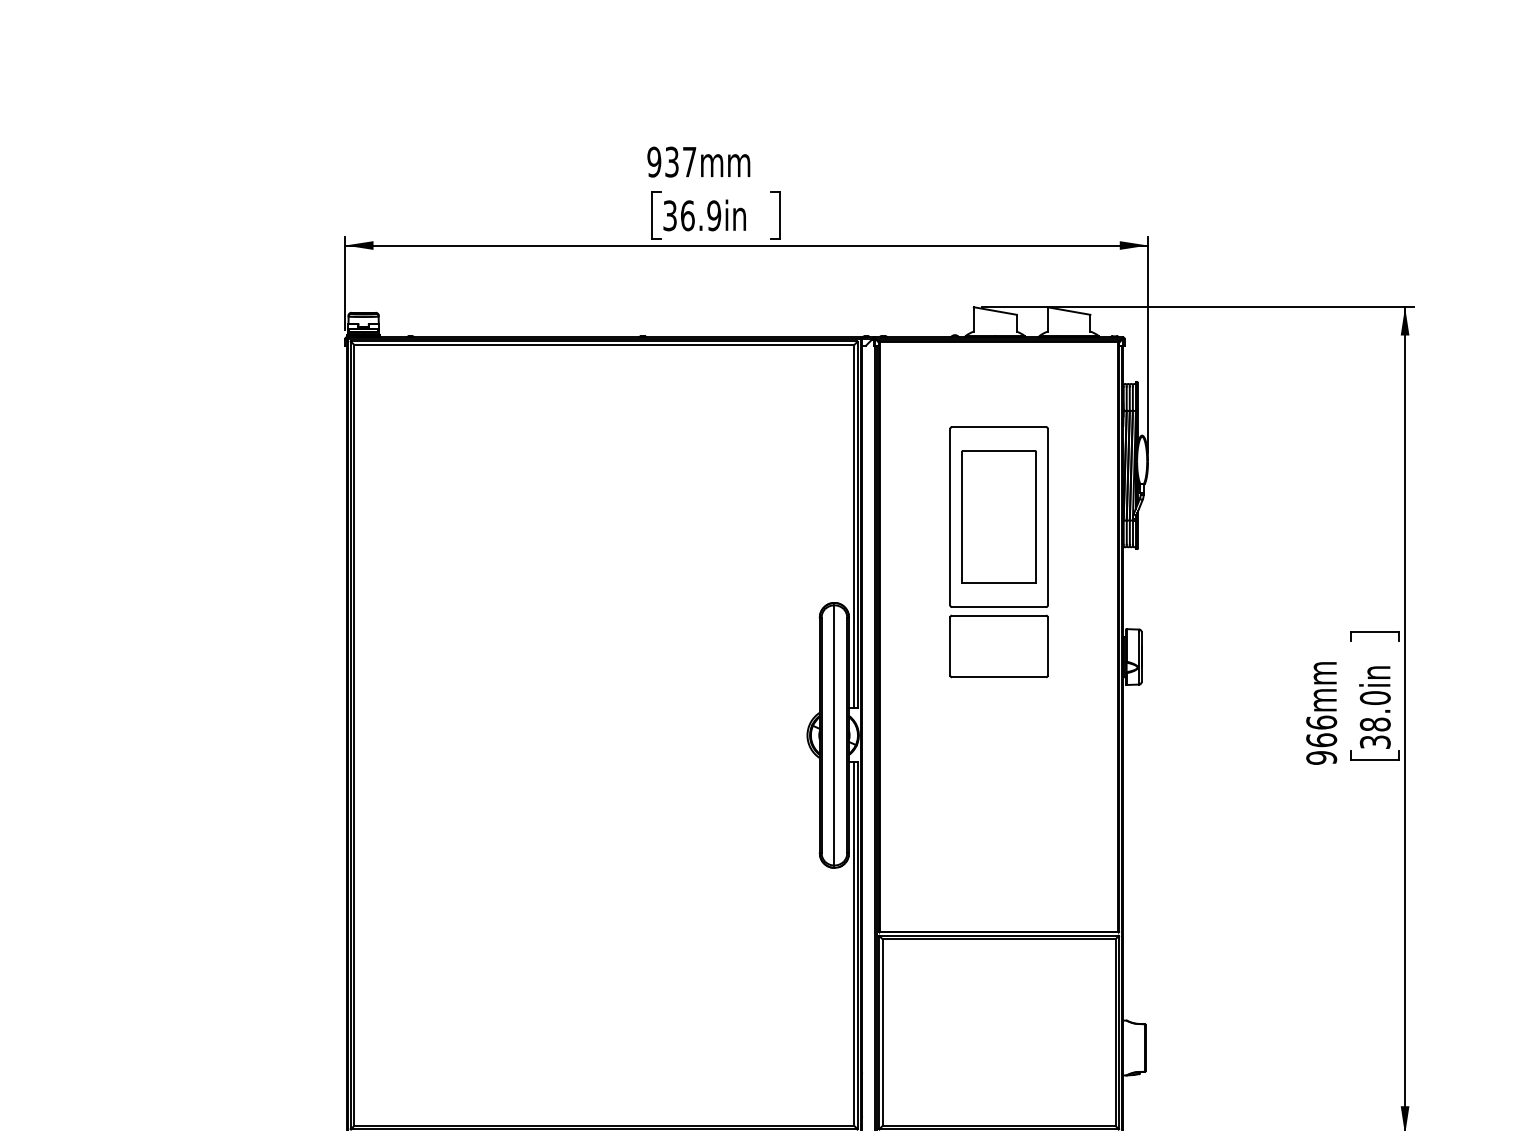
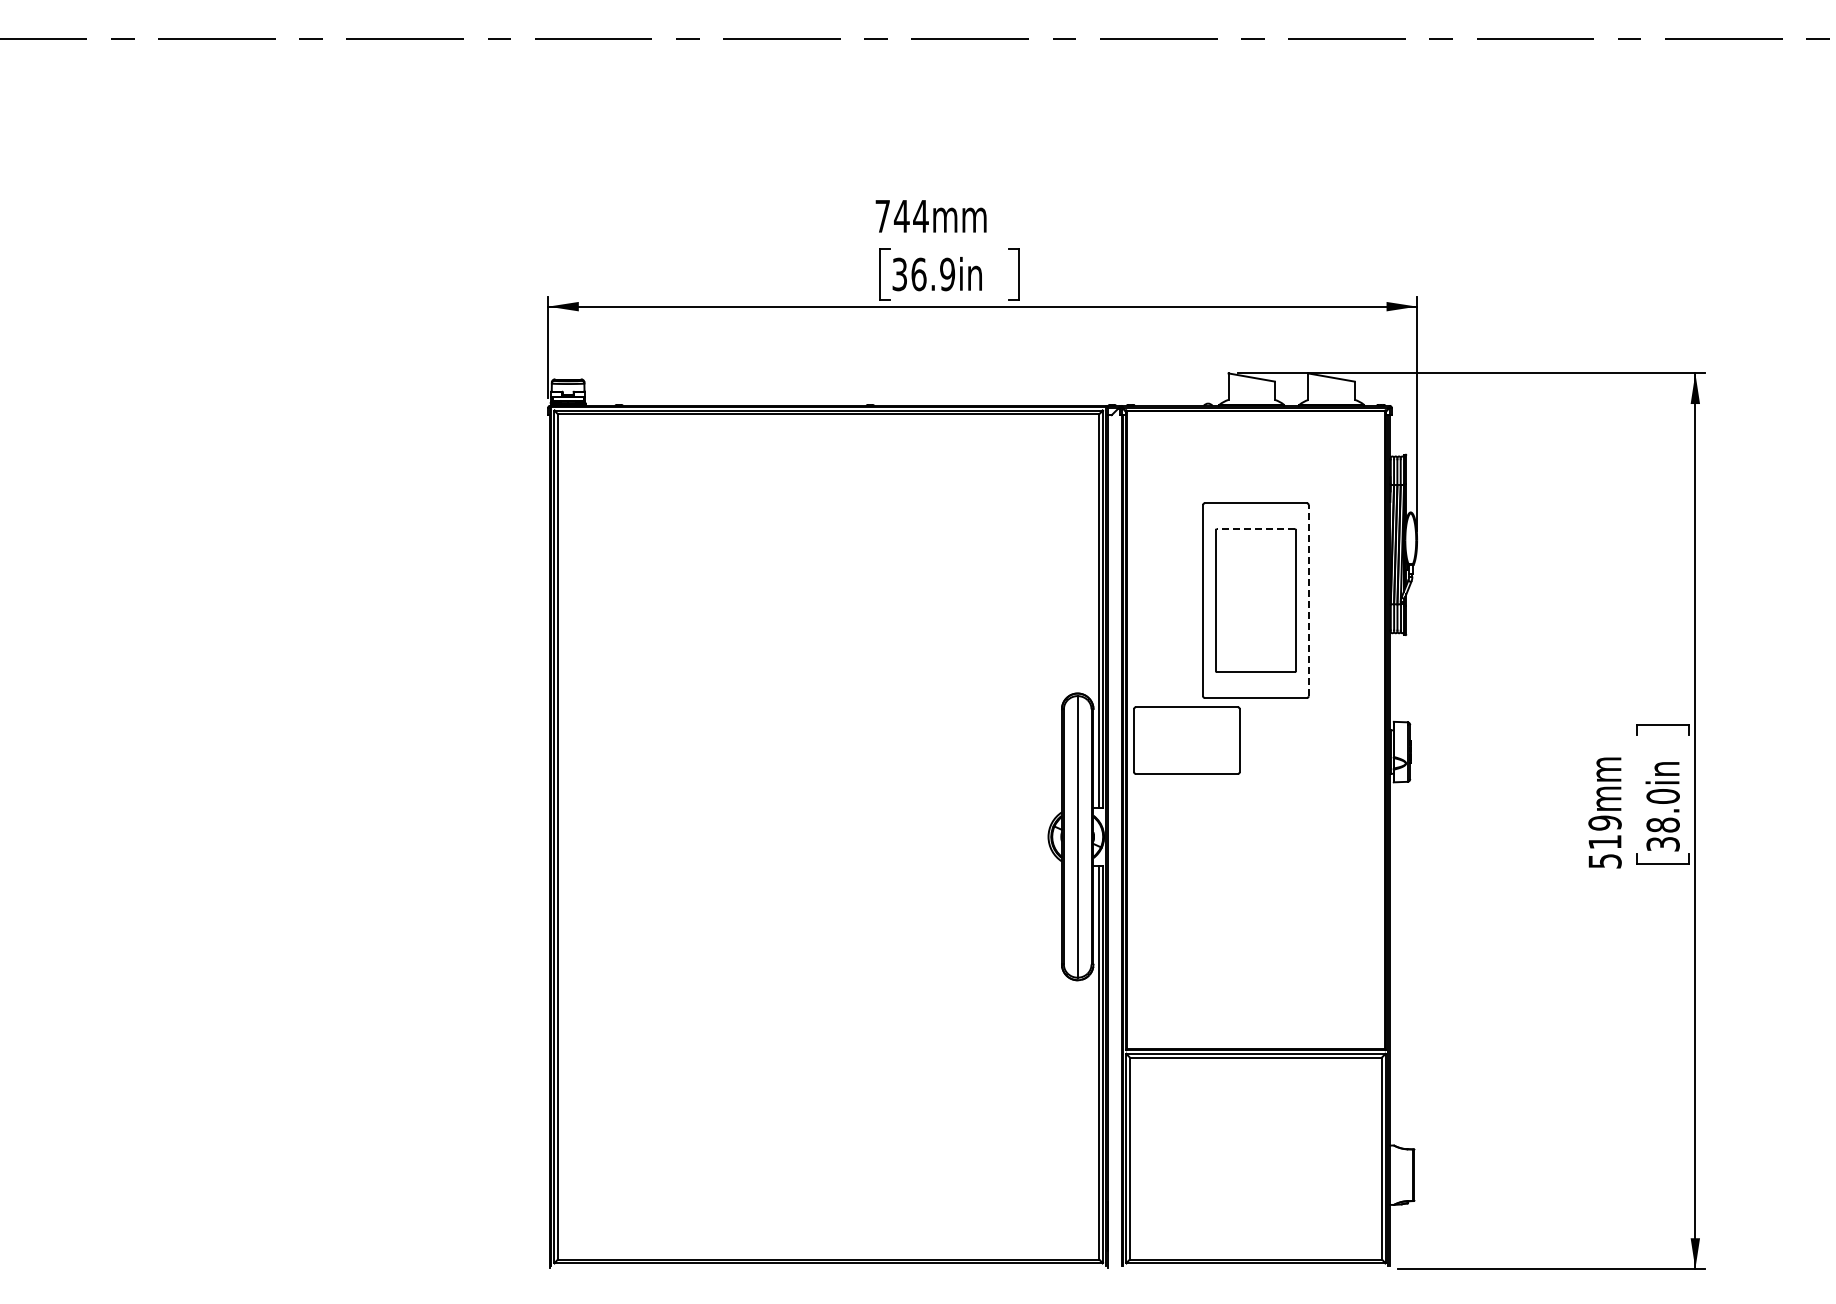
text: (671, 162) -> (901, 216), 937mm -> 744mm
line: (998, 451) -> (1255, 529), solid -> dashed
line: (1047, 517) -> (1308, 600), solid -> dashed
part: (998, 646) -> (1186, 740), moved
text: (1321, 739) -> (1604, 841), 966mm -> 519mm

